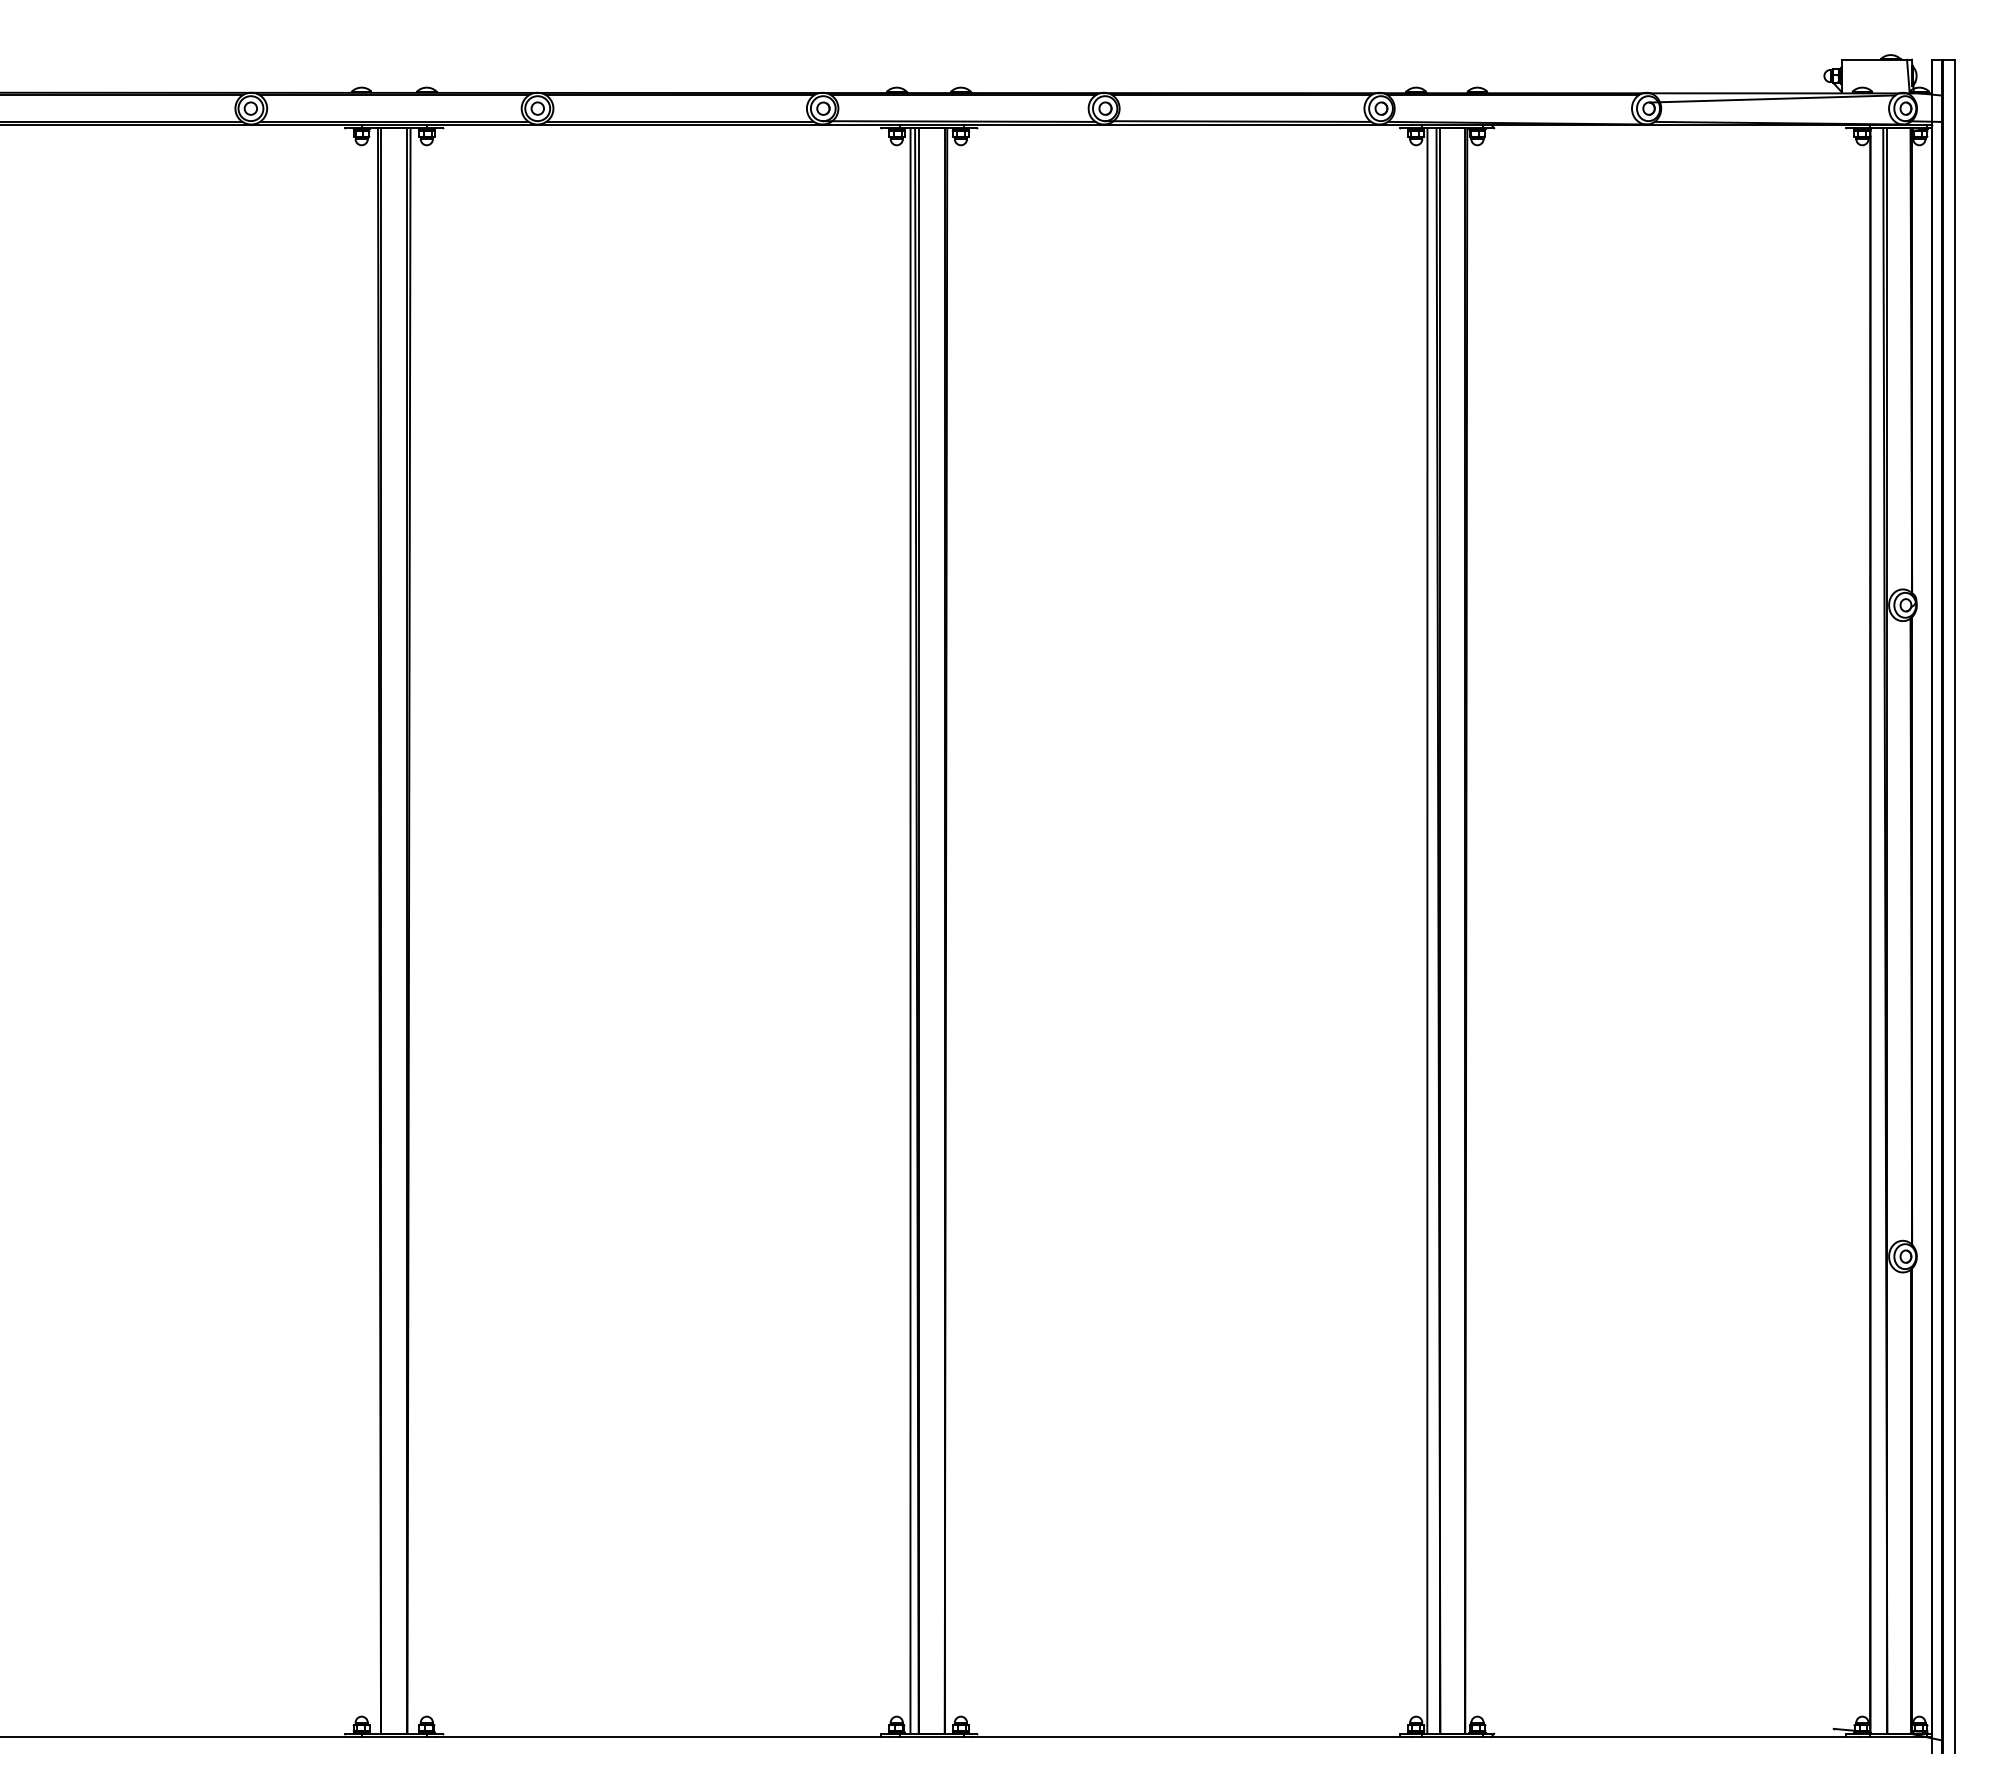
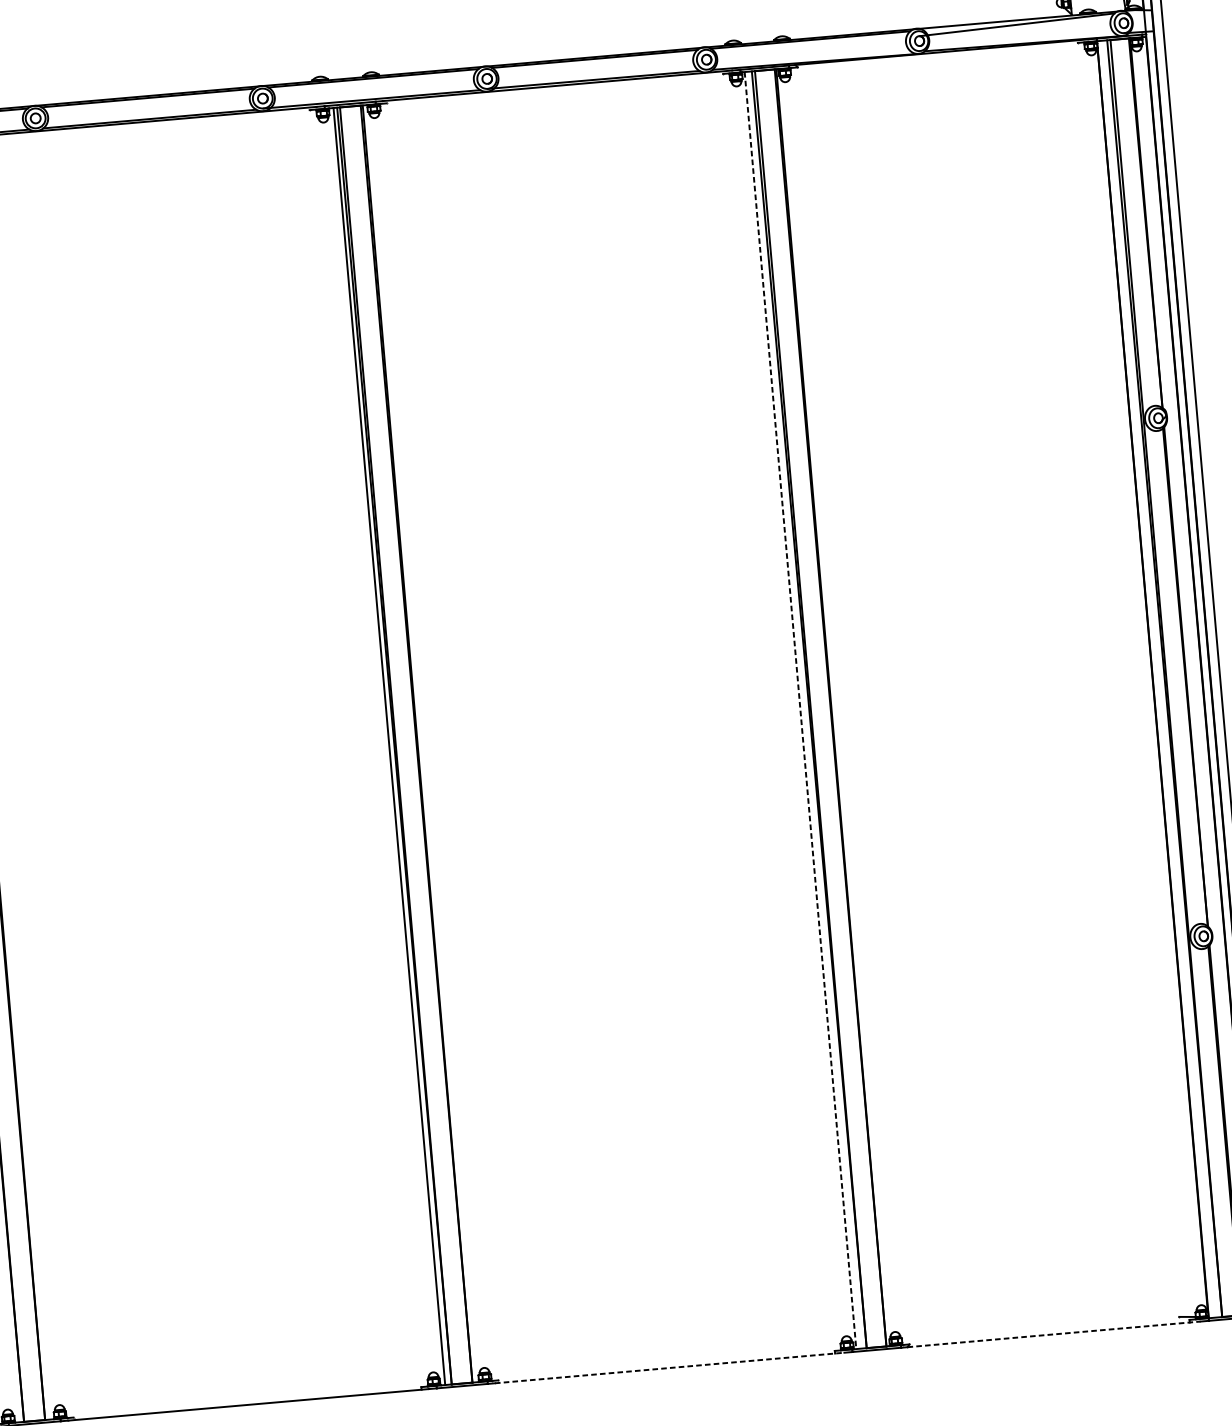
line: (1427, 930) -> (800, 710), solid -> dashed
line: (1192, 1737) -> (669, 1368), solid -> dashed
line: (1676, 1737) -> (1054, 1334), solid -> dashed

